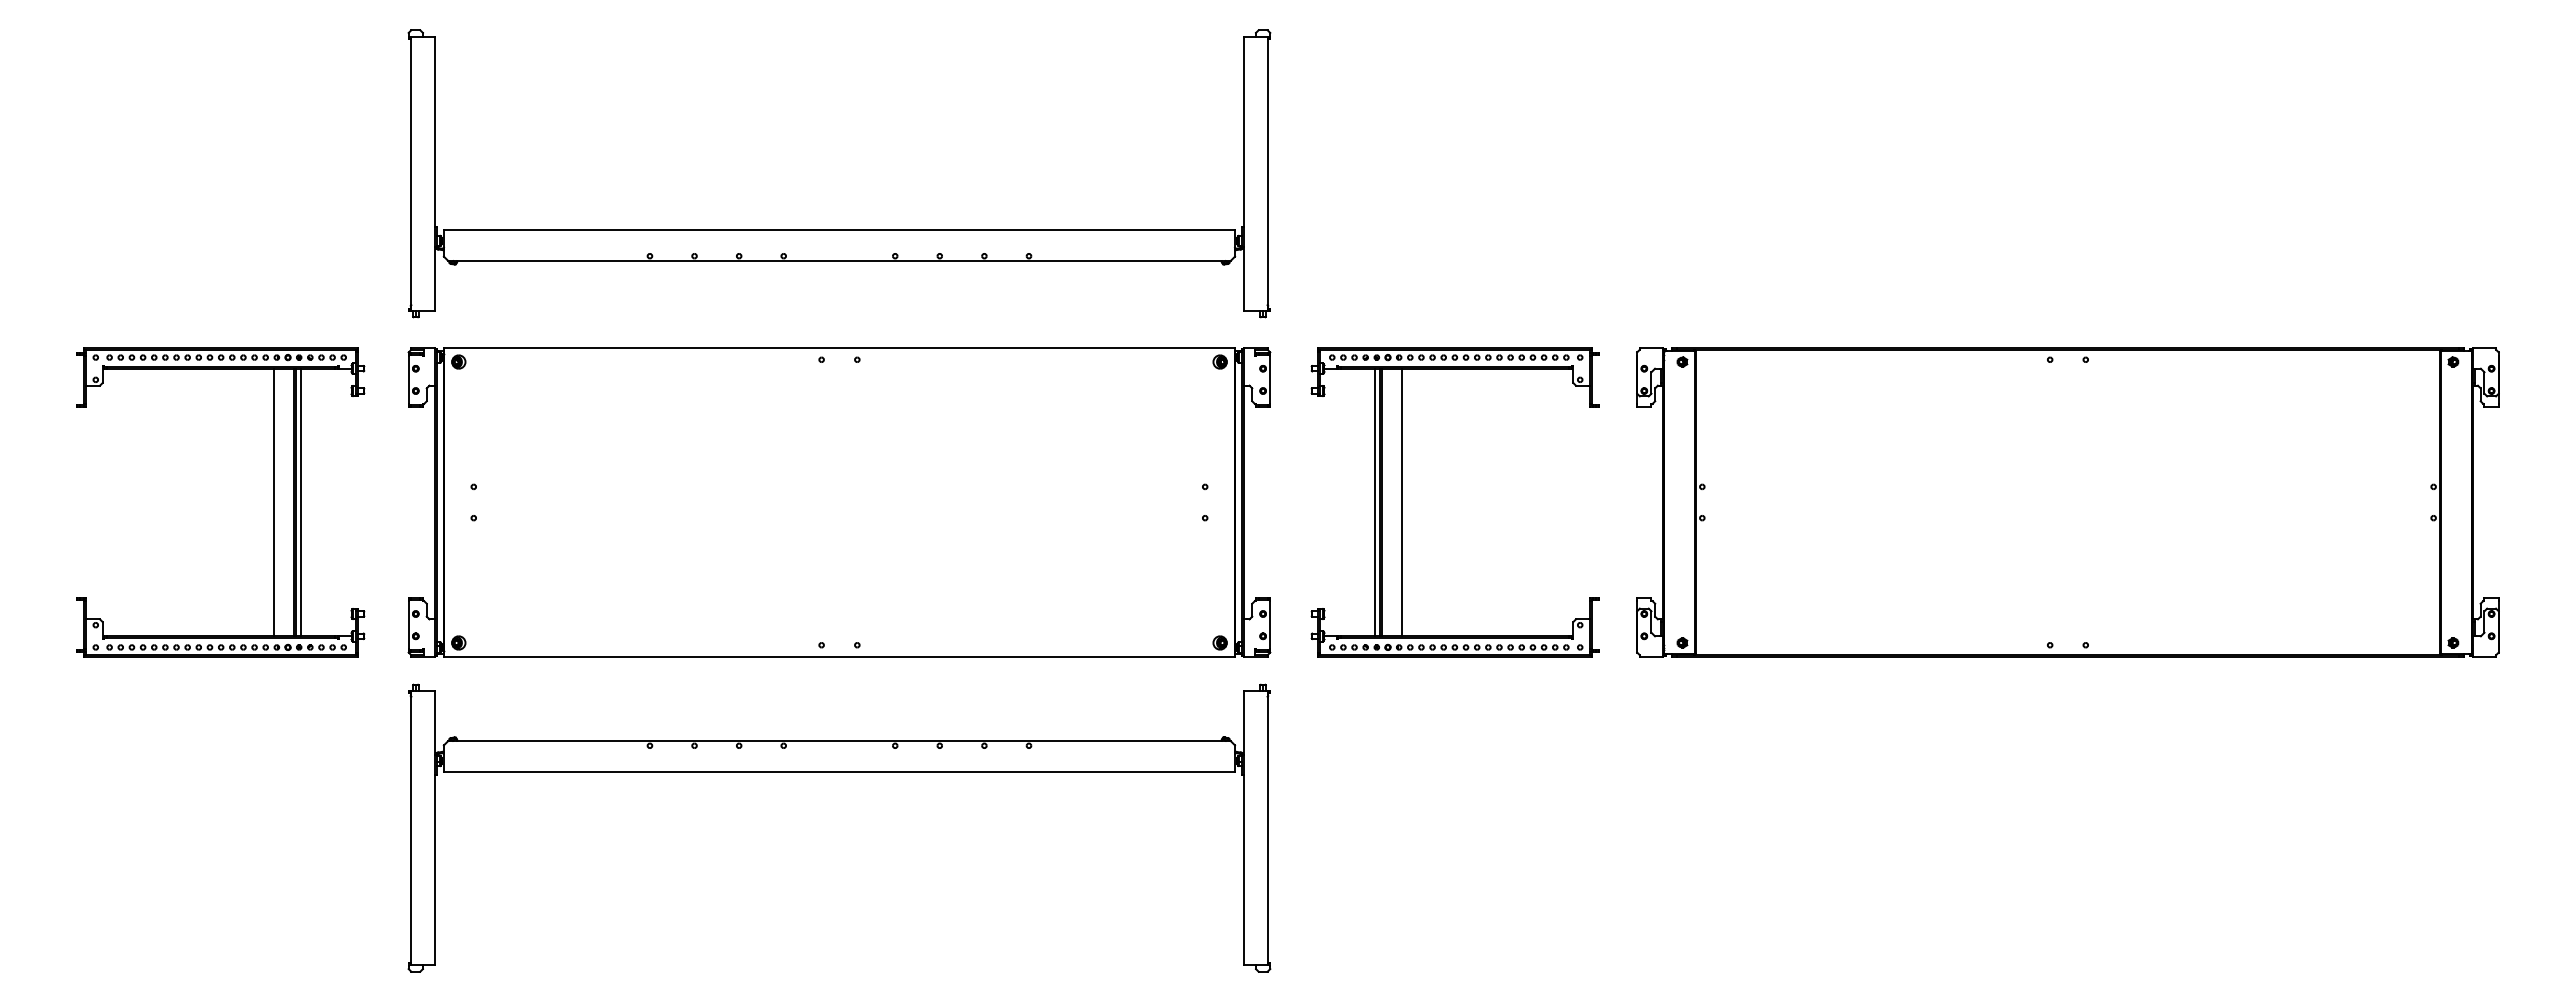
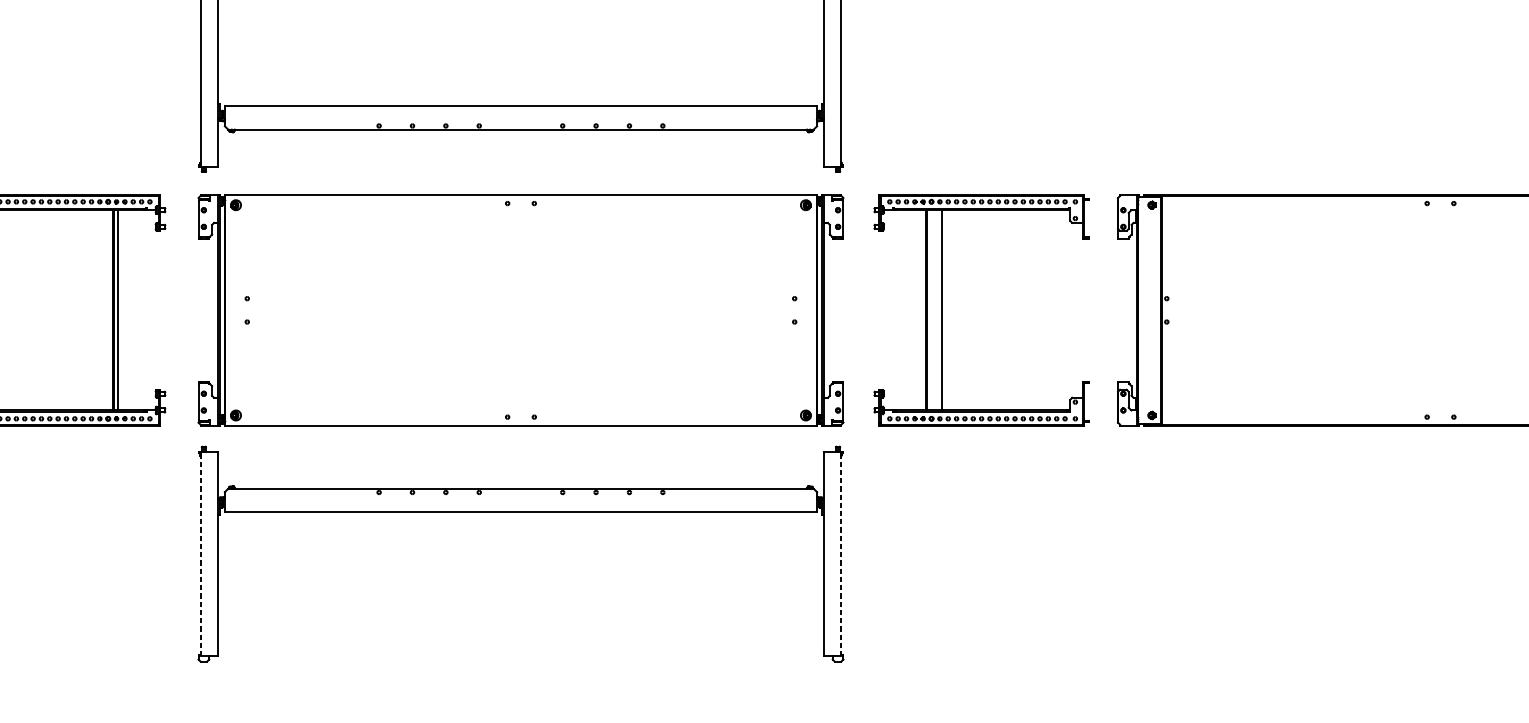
line: (273, 502) -> (97, 310), removed
line: (1374, 502) -> (921, 310), removed
line: (411, 827) -> (200, 553), solid -> dashed
line: (1267, 827) -> (841, 553), solid -> dashed

